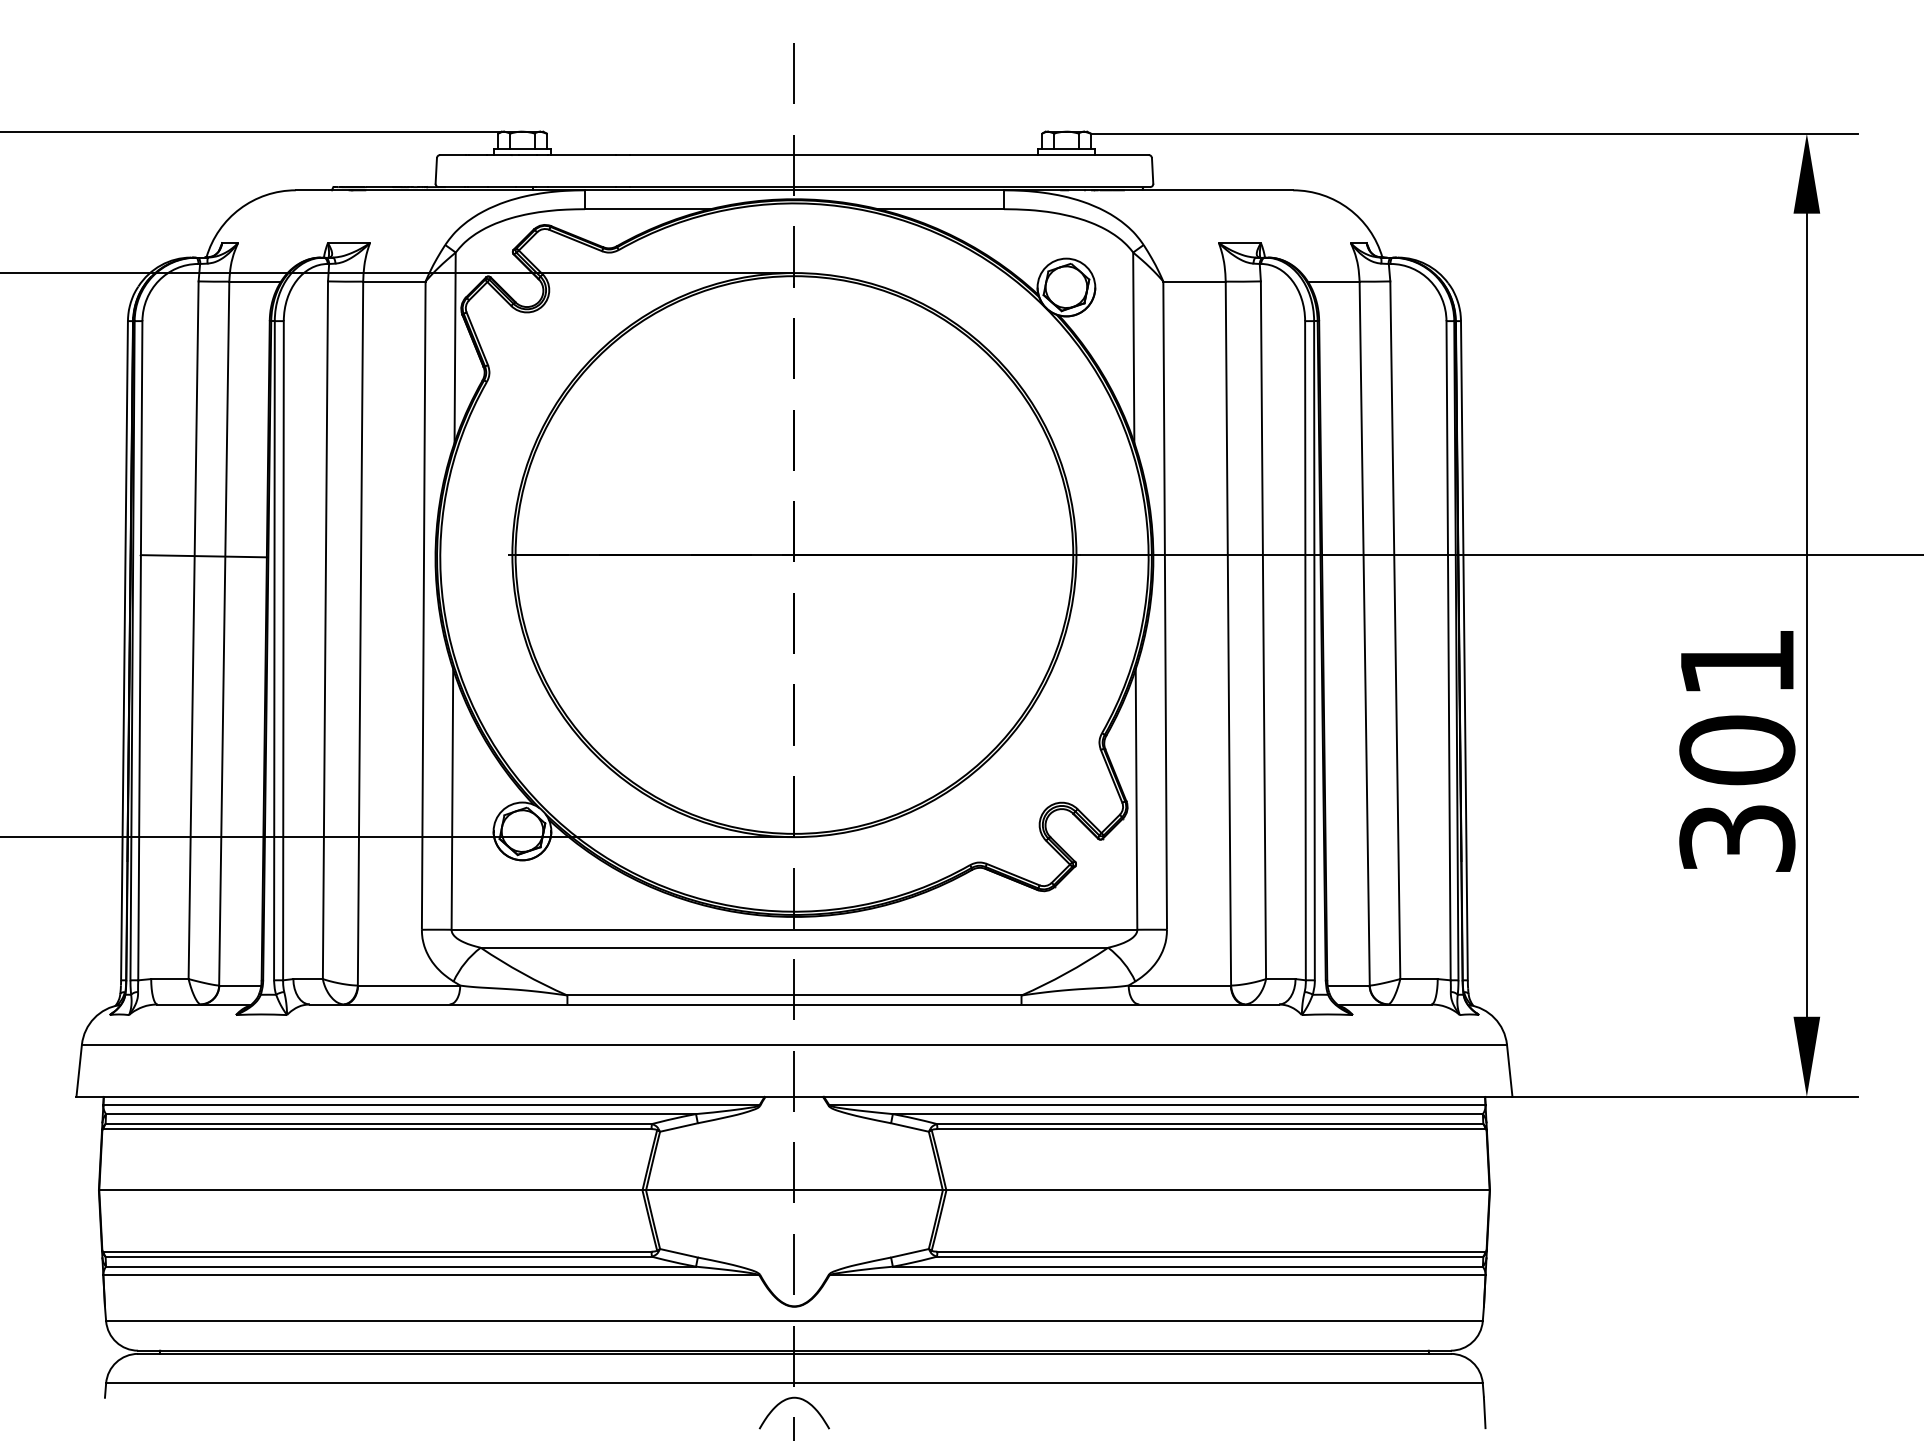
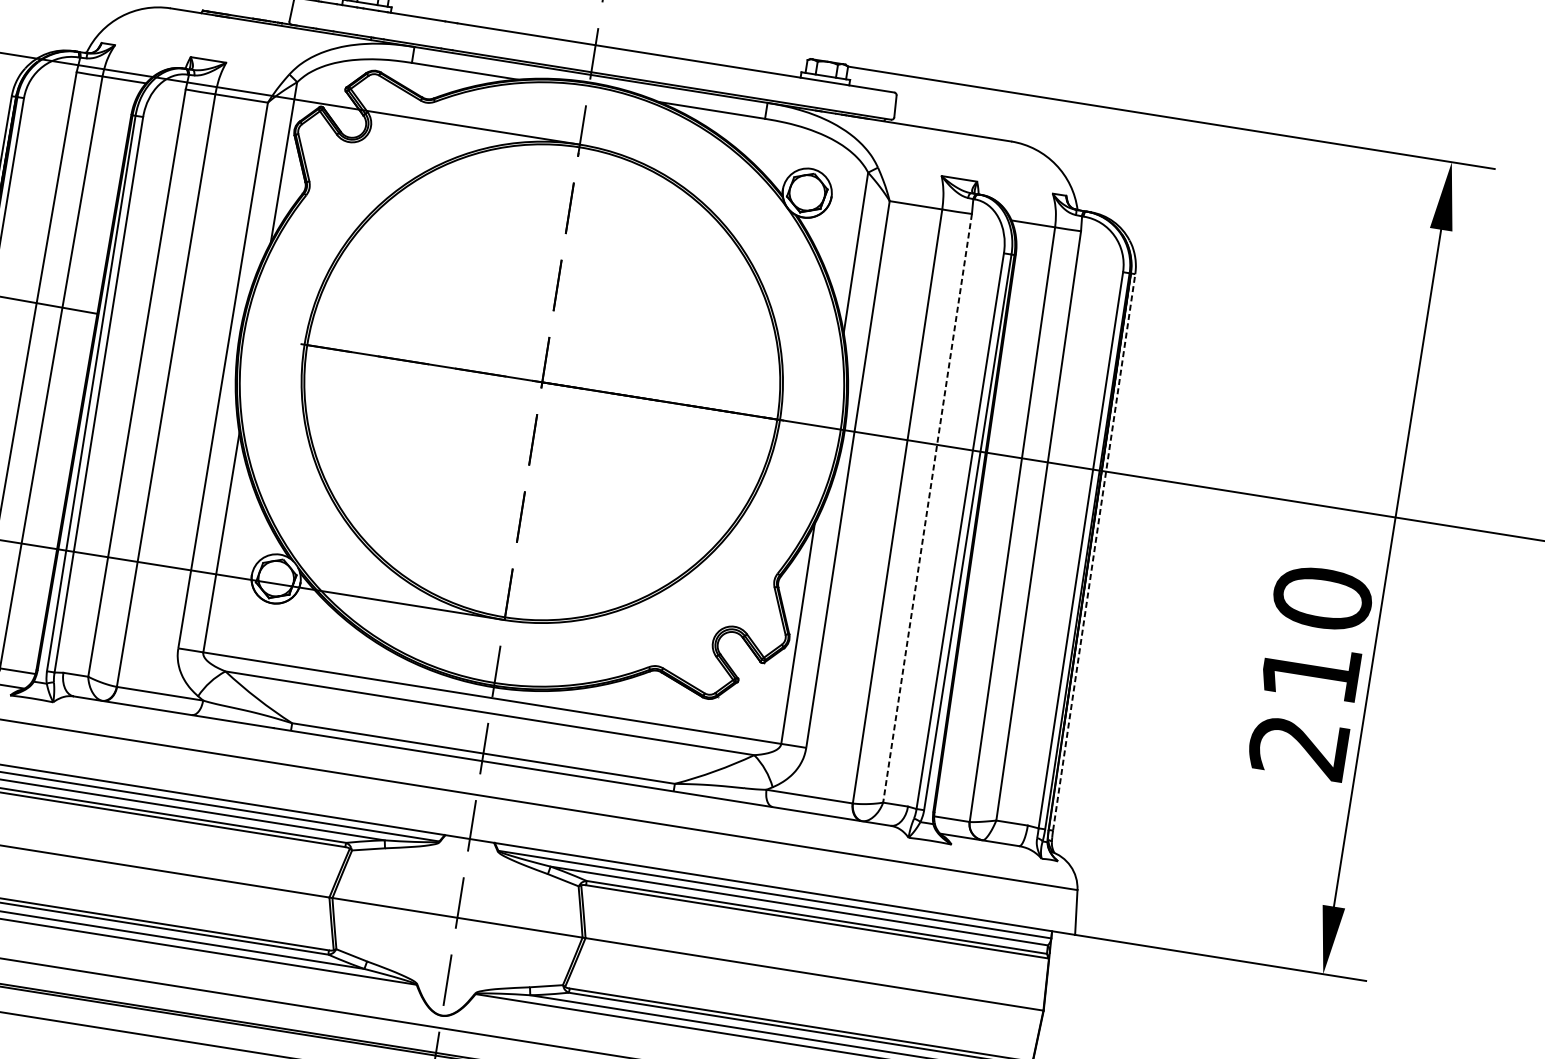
line: (1263, 630) -> (927, 508), solid -> dashed
line: (1464, 650) -> (1094, 552), solid -> dashed
text: (1737, 749) -> (1311, 672), 301 -> 210

